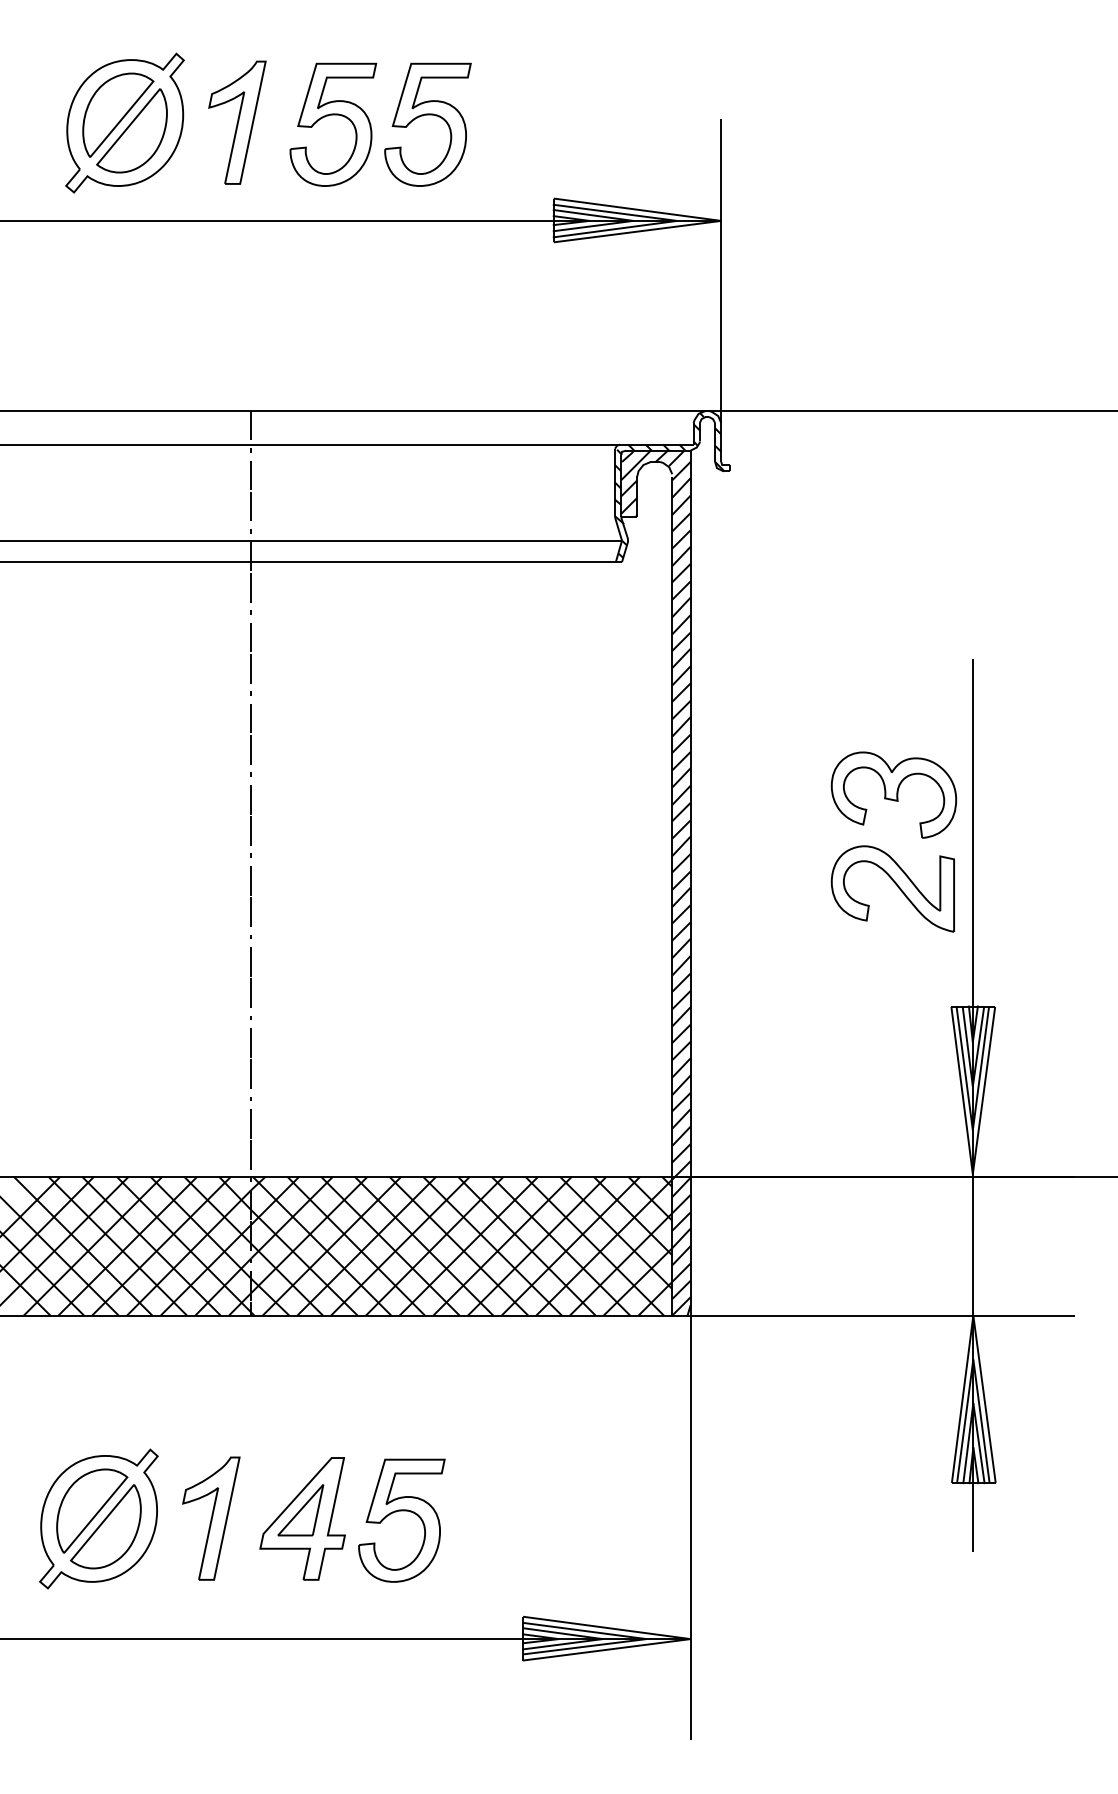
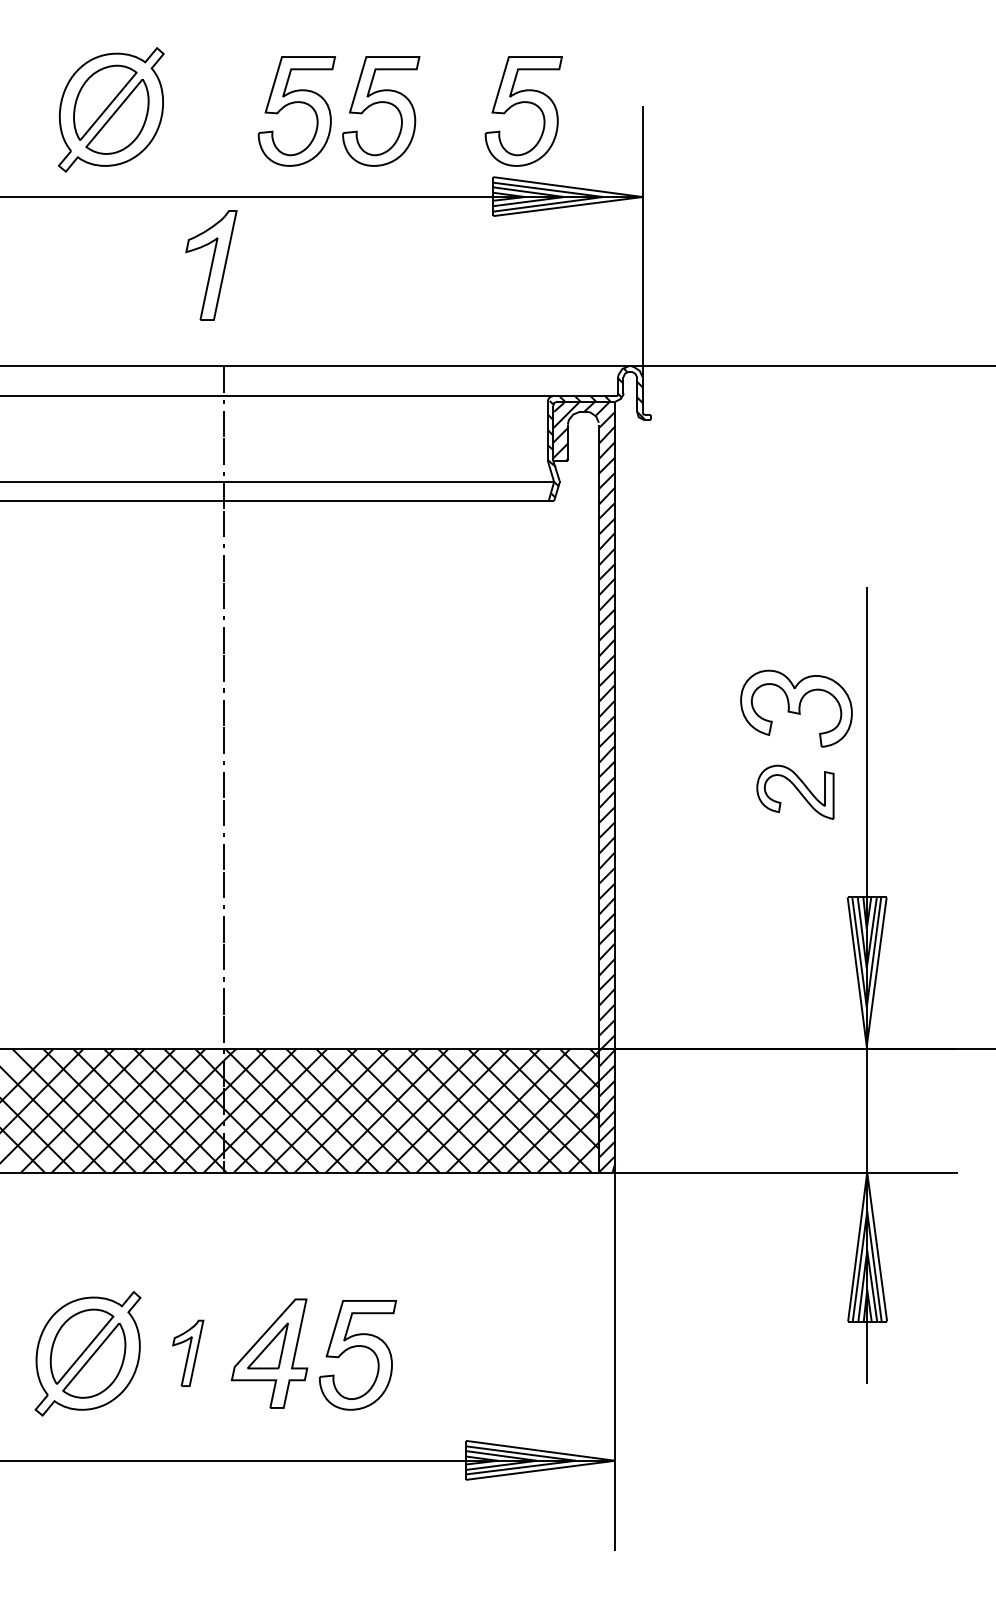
part: (587, 115) -> (523, 103), added
part: (237, 122) -> (211, 265), moved
part: (892, 888) -> (795, 791), size x0.7
part: (211, 1518) -> (188, 1353), size x0.6

